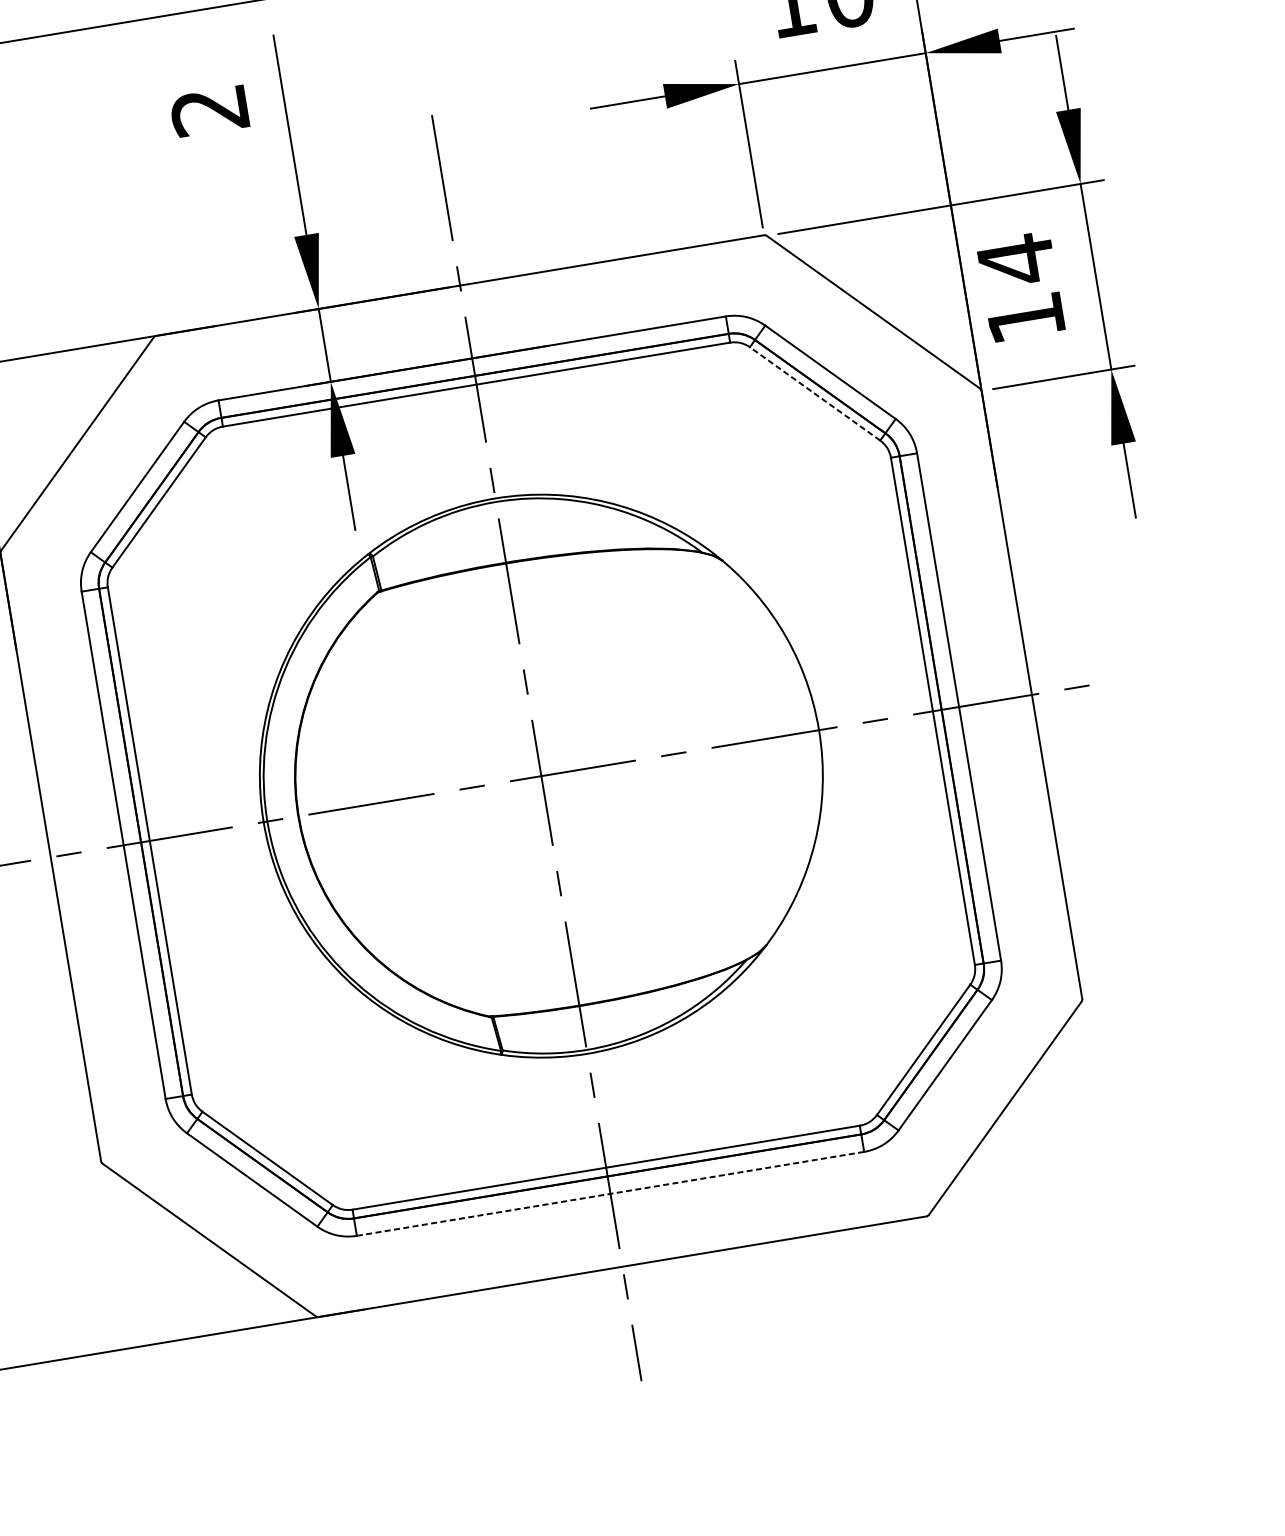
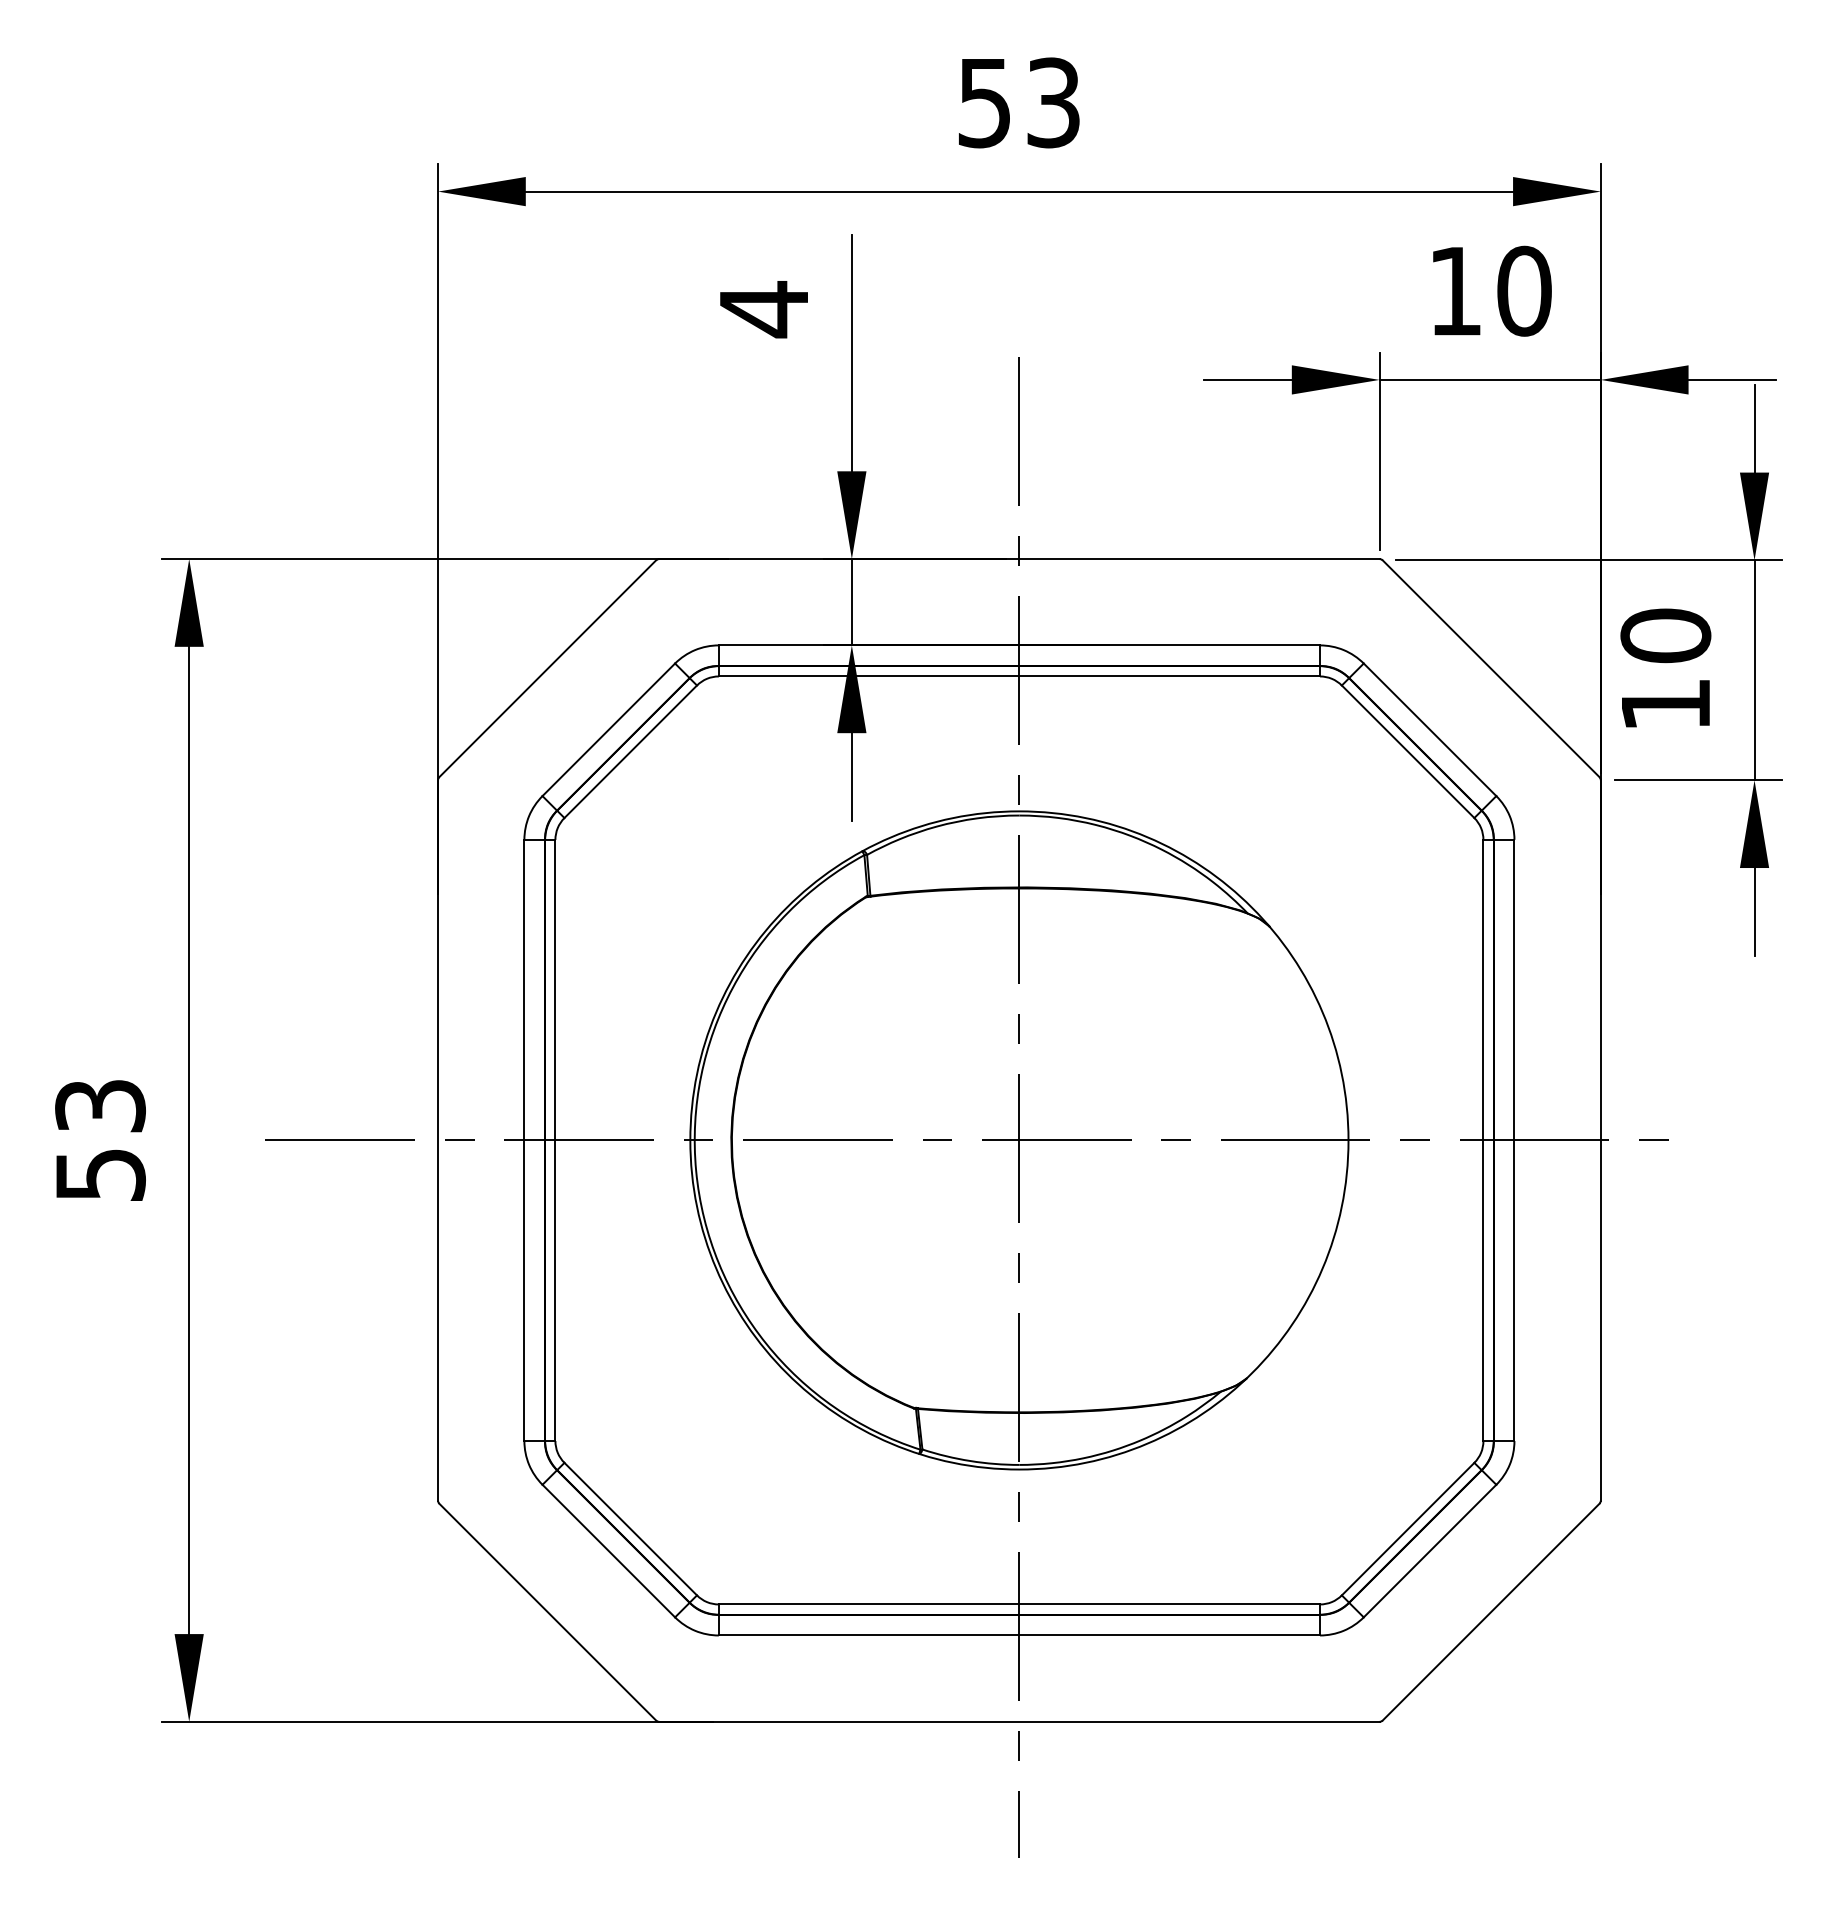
text: (208, 110) -> (762, 309), 2 -> 4
text: (1016, 259) -> (1665, 635), 14 -> 10
line: (815, 393) -> (1408, 751), dashed -> solid
line: (610, 1193) -> (1019, 1635), dashed -> solid

